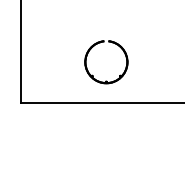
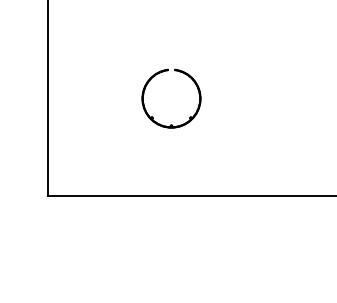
part: (106, 81) -> (171, 124), moved

